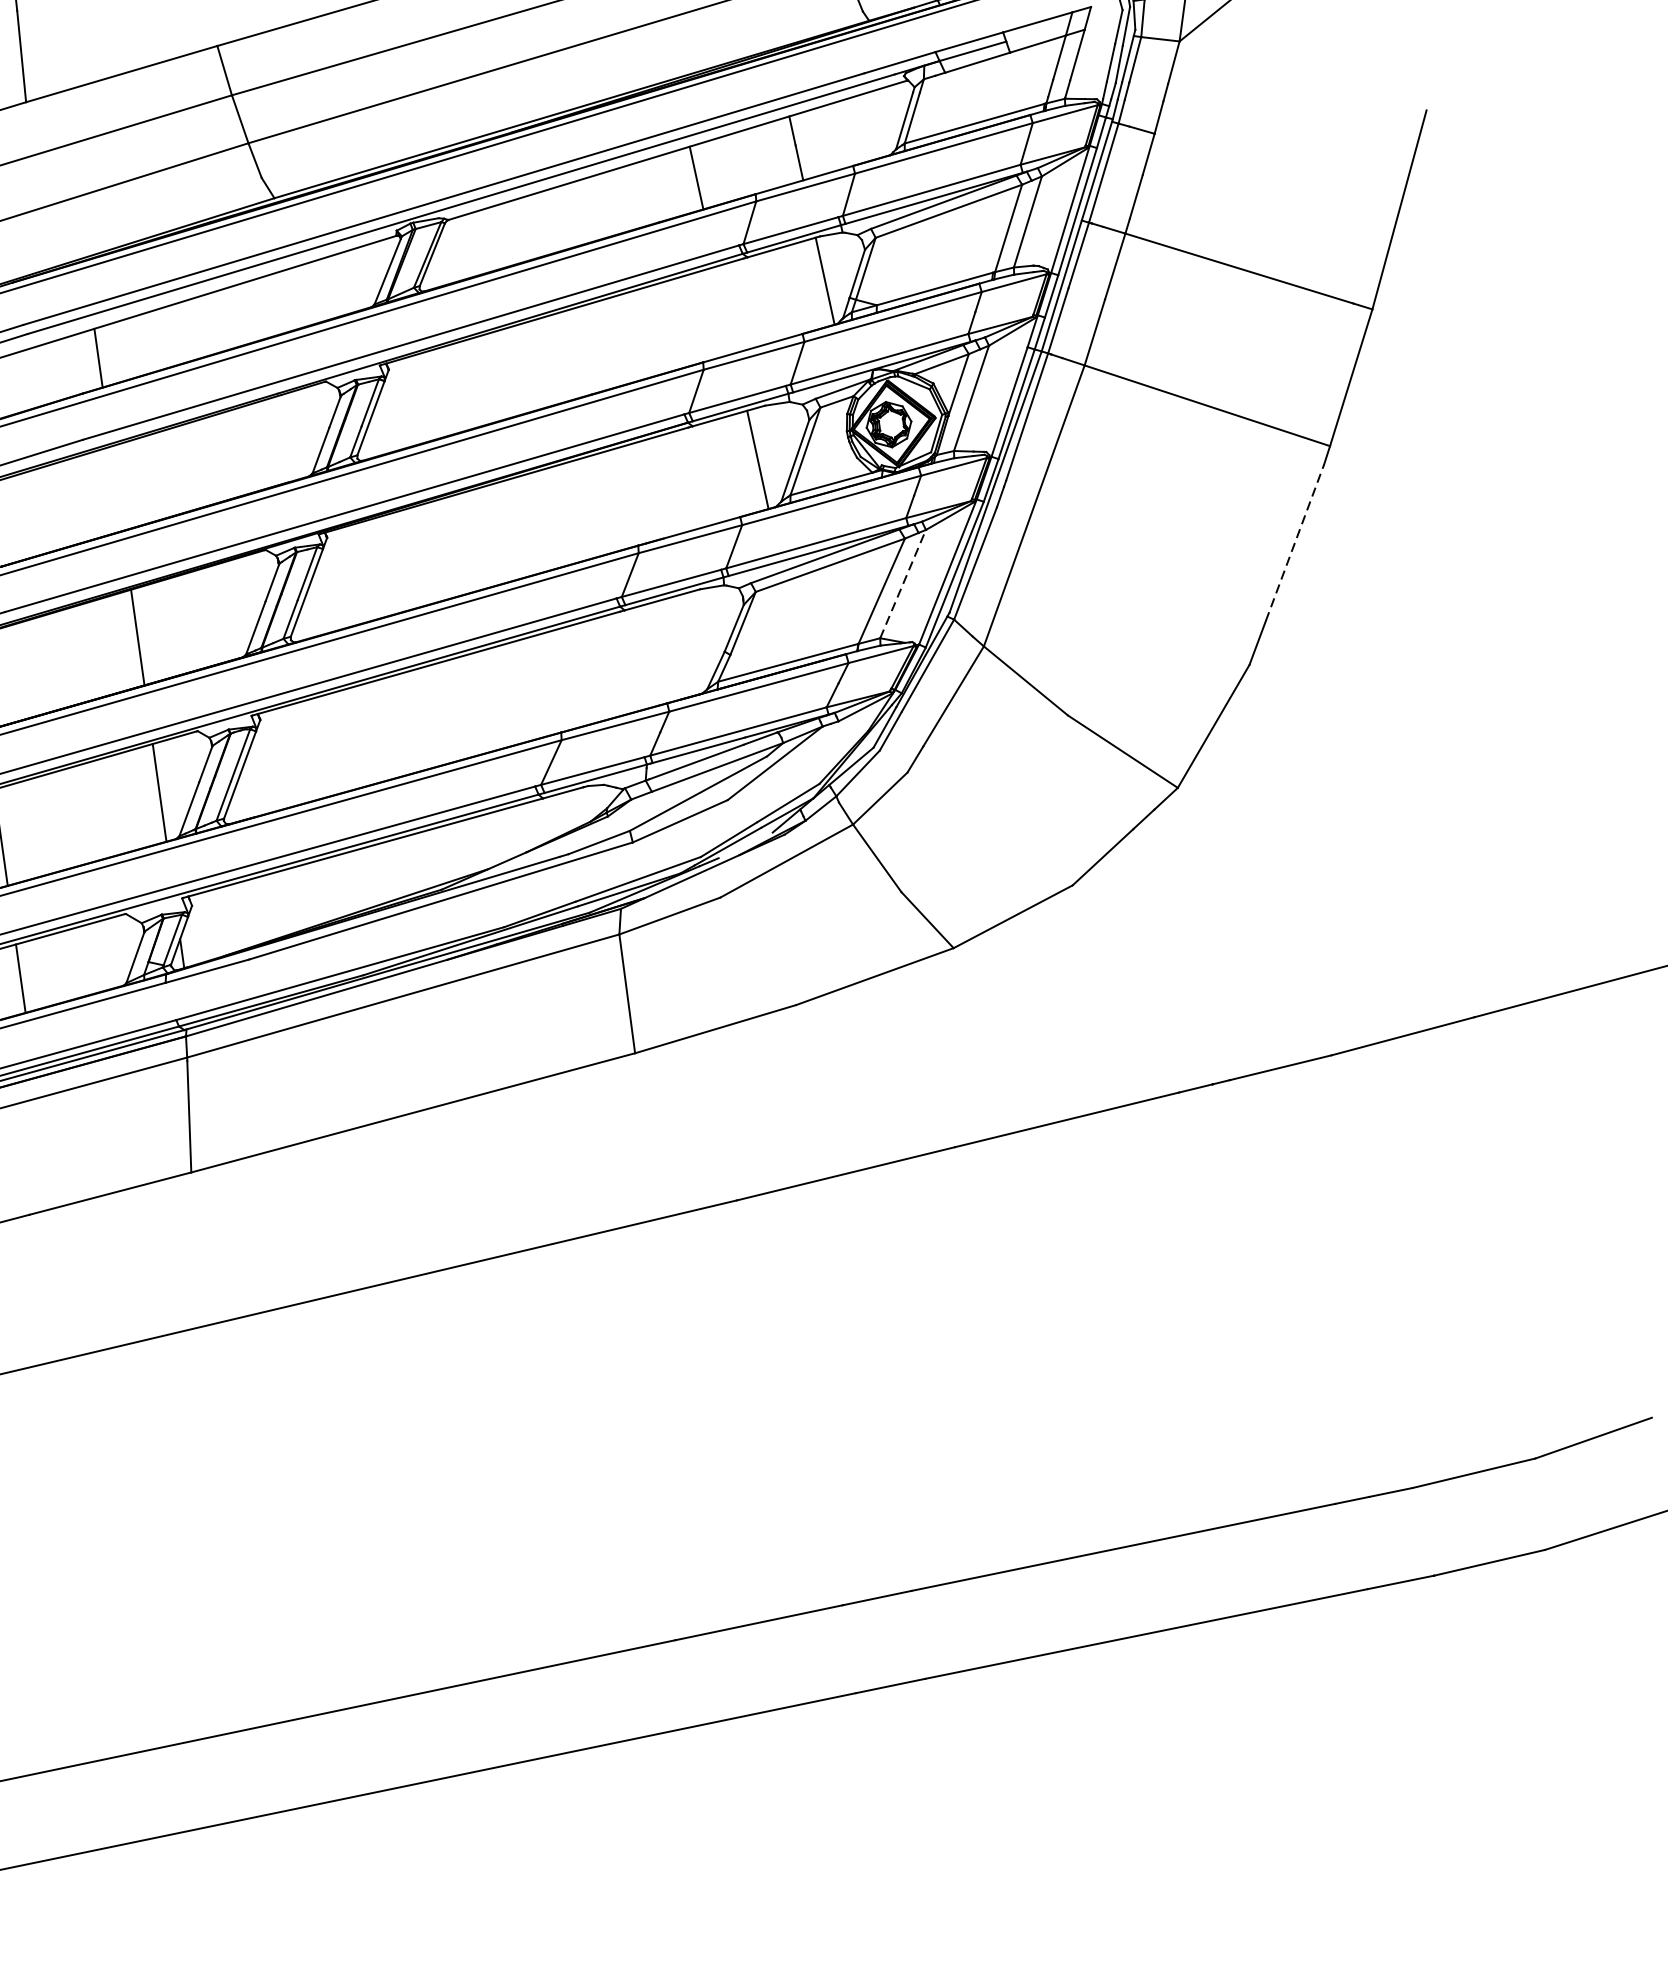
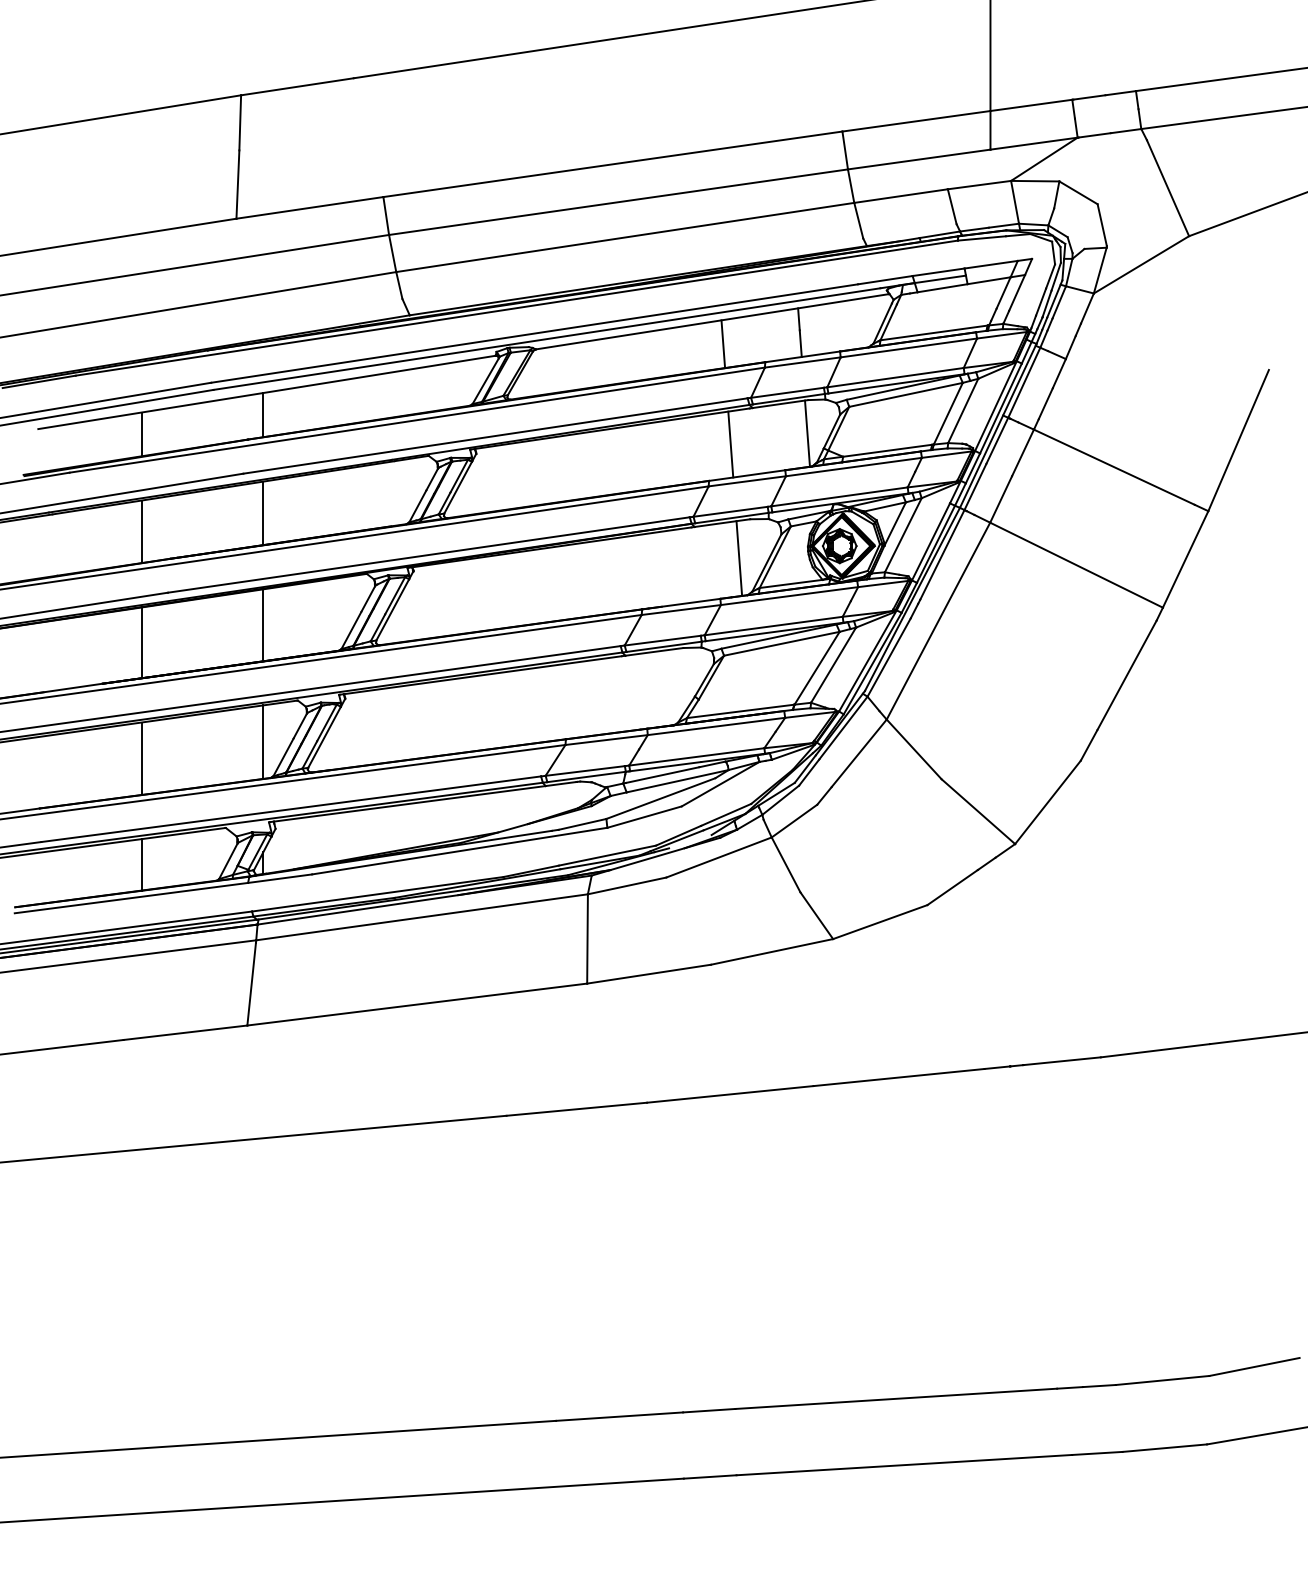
line: (724, 310) -> (730, 444), added
line: (117, 488) -> (263, 513), added
line: (1295, 541) -> (1127, 674), dashed -> solid
line: (903, 584) -> (833, 665), dashed -> solid

